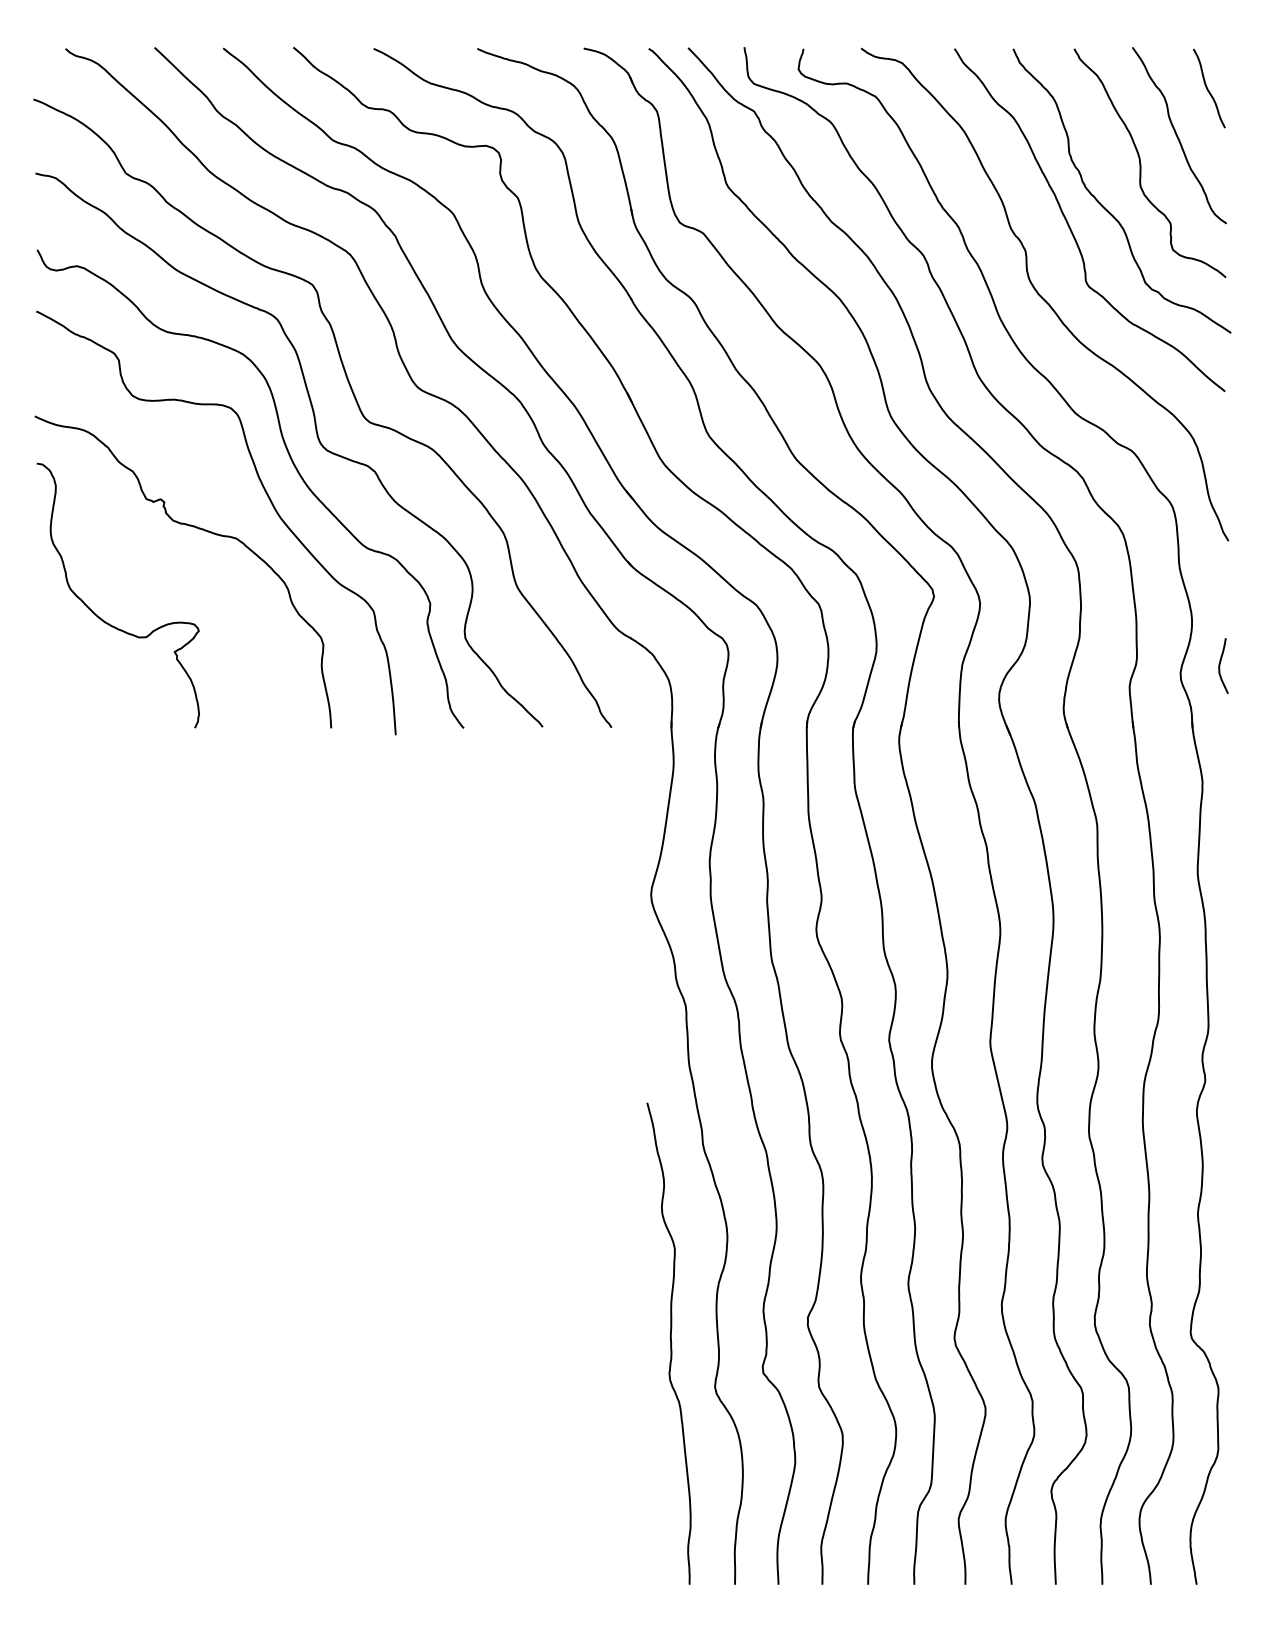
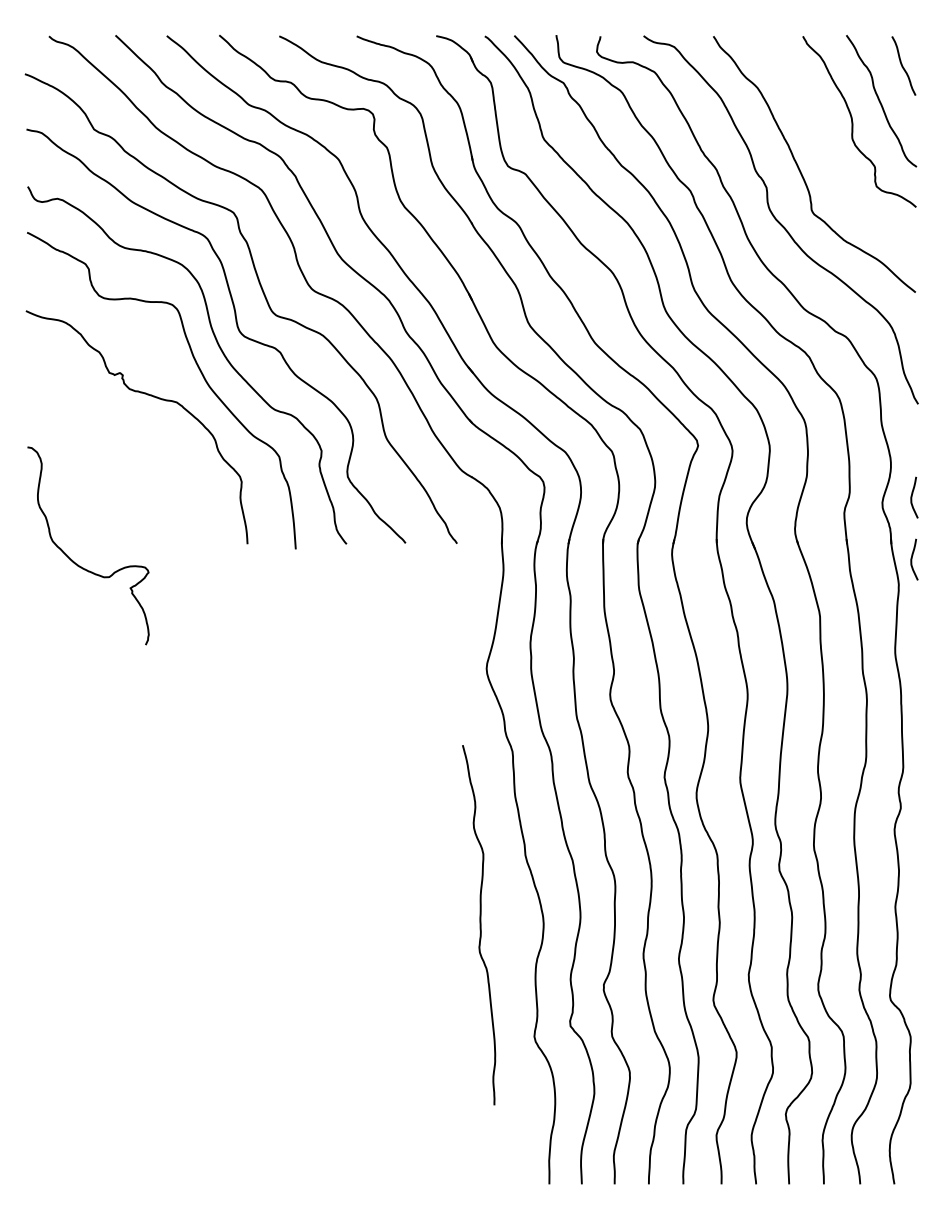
curve: (1108, 209) -> (828, 156), removed
curve: (98, 614) -> (73, 560), moved
curve: (1220, 748) -> (912, 559), added
curve: (669, 1344) -> (479, 925), moved

